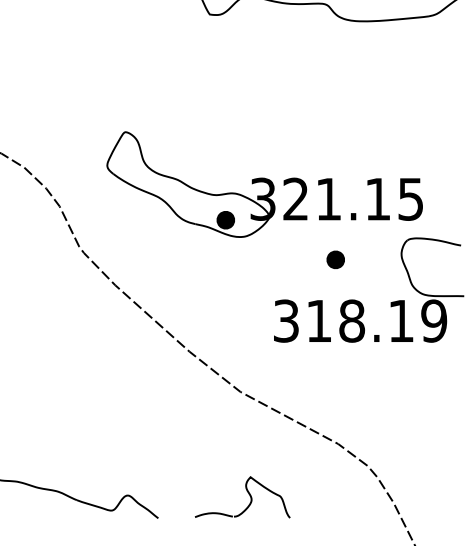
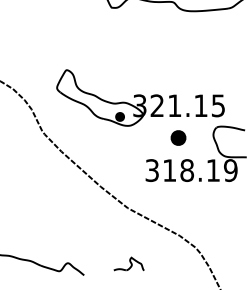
part: (335, 258) -> (178, 137), size x1.6
part: (241, 496) -> (128, 263), size x0.6

